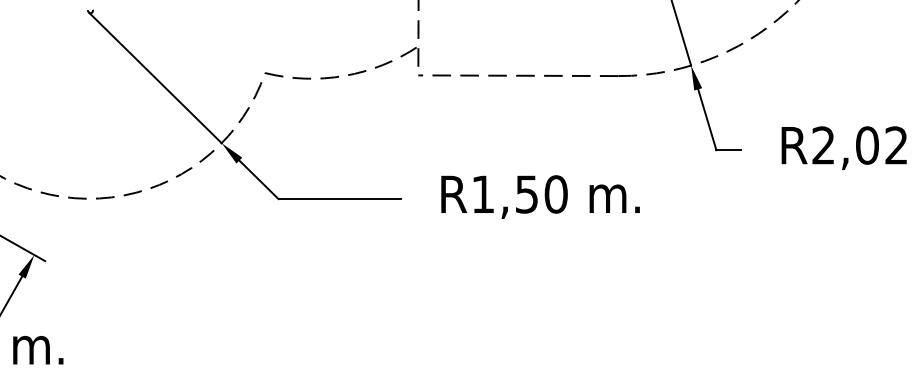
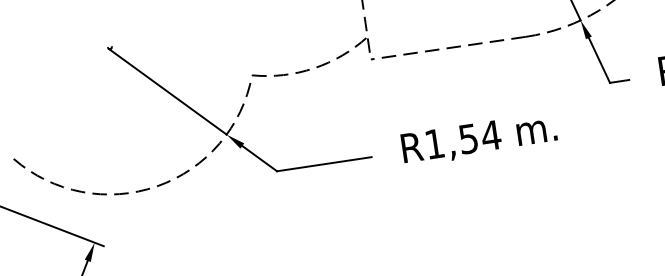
text: (556, 194) -> (491, 135), R1,50 -> R1,54

